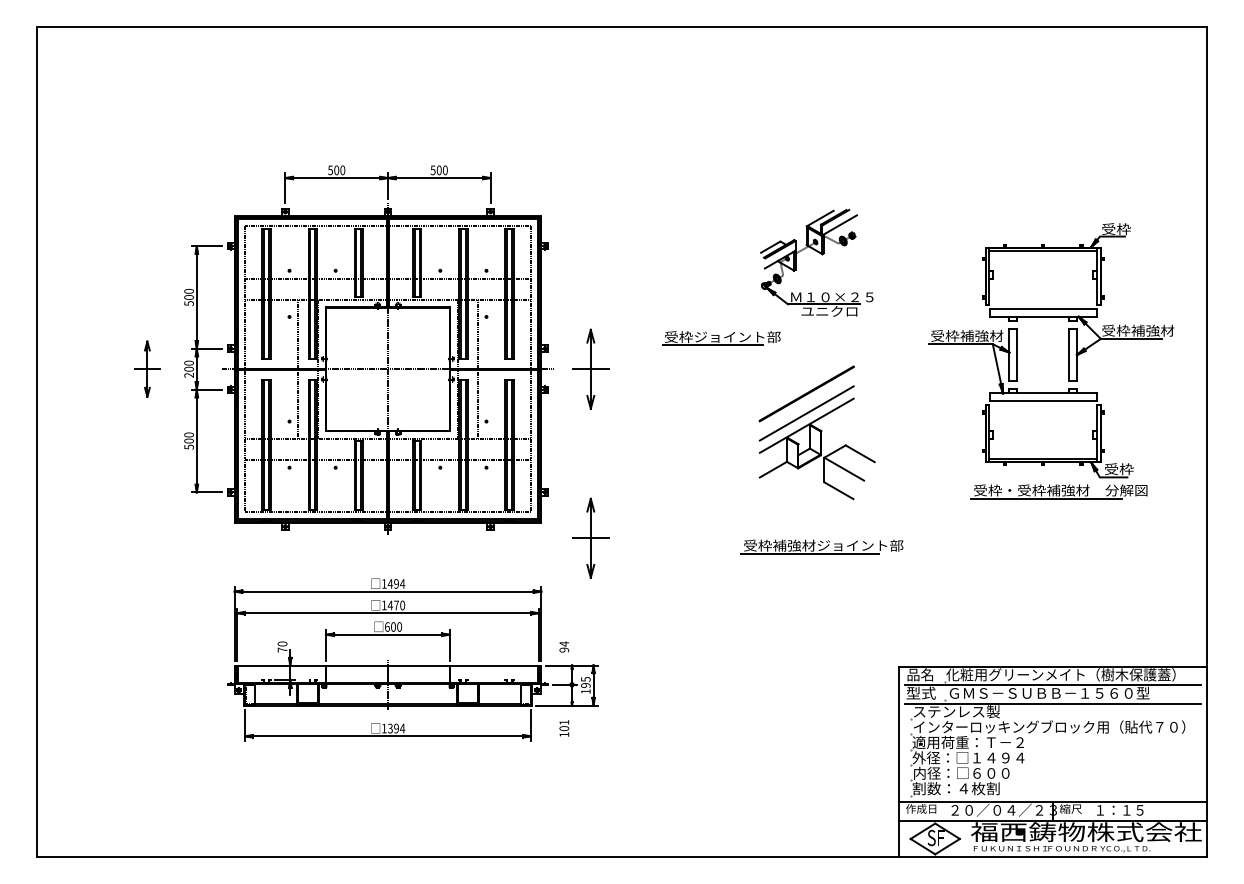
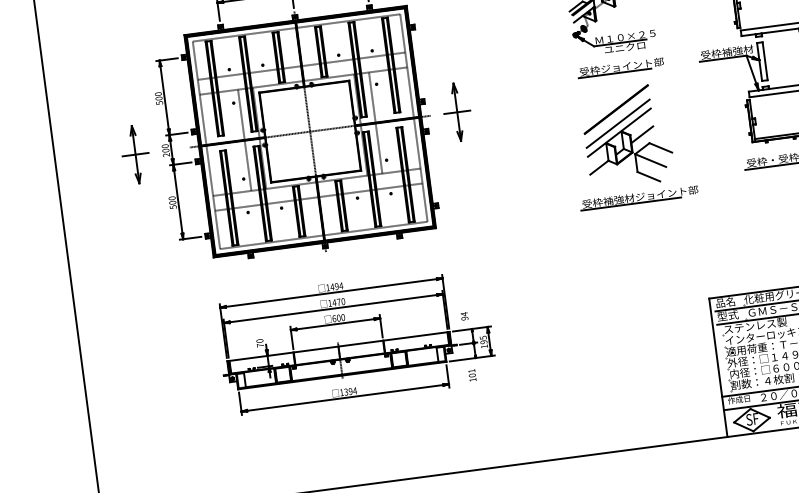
part: (721, 338) -> (620, 68), moved
part: (147, 368) -> (135, 154), size x1.43
line: (837, 432) -> (642, 134), added
part: (590, 537) -> (473, 234), removed
part: (821, 546) -> (638, 197), moved

